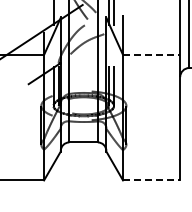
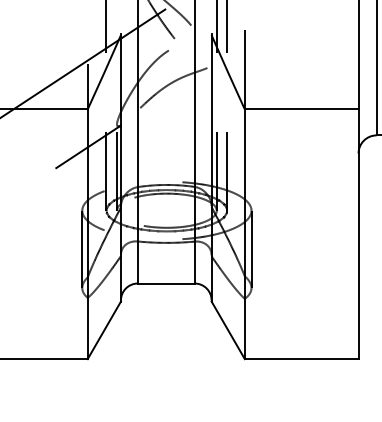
line: (151, 54) -> (301, 108), dashed -> solid
line: (151, 180) -> (301, 359), dashed -> solid

